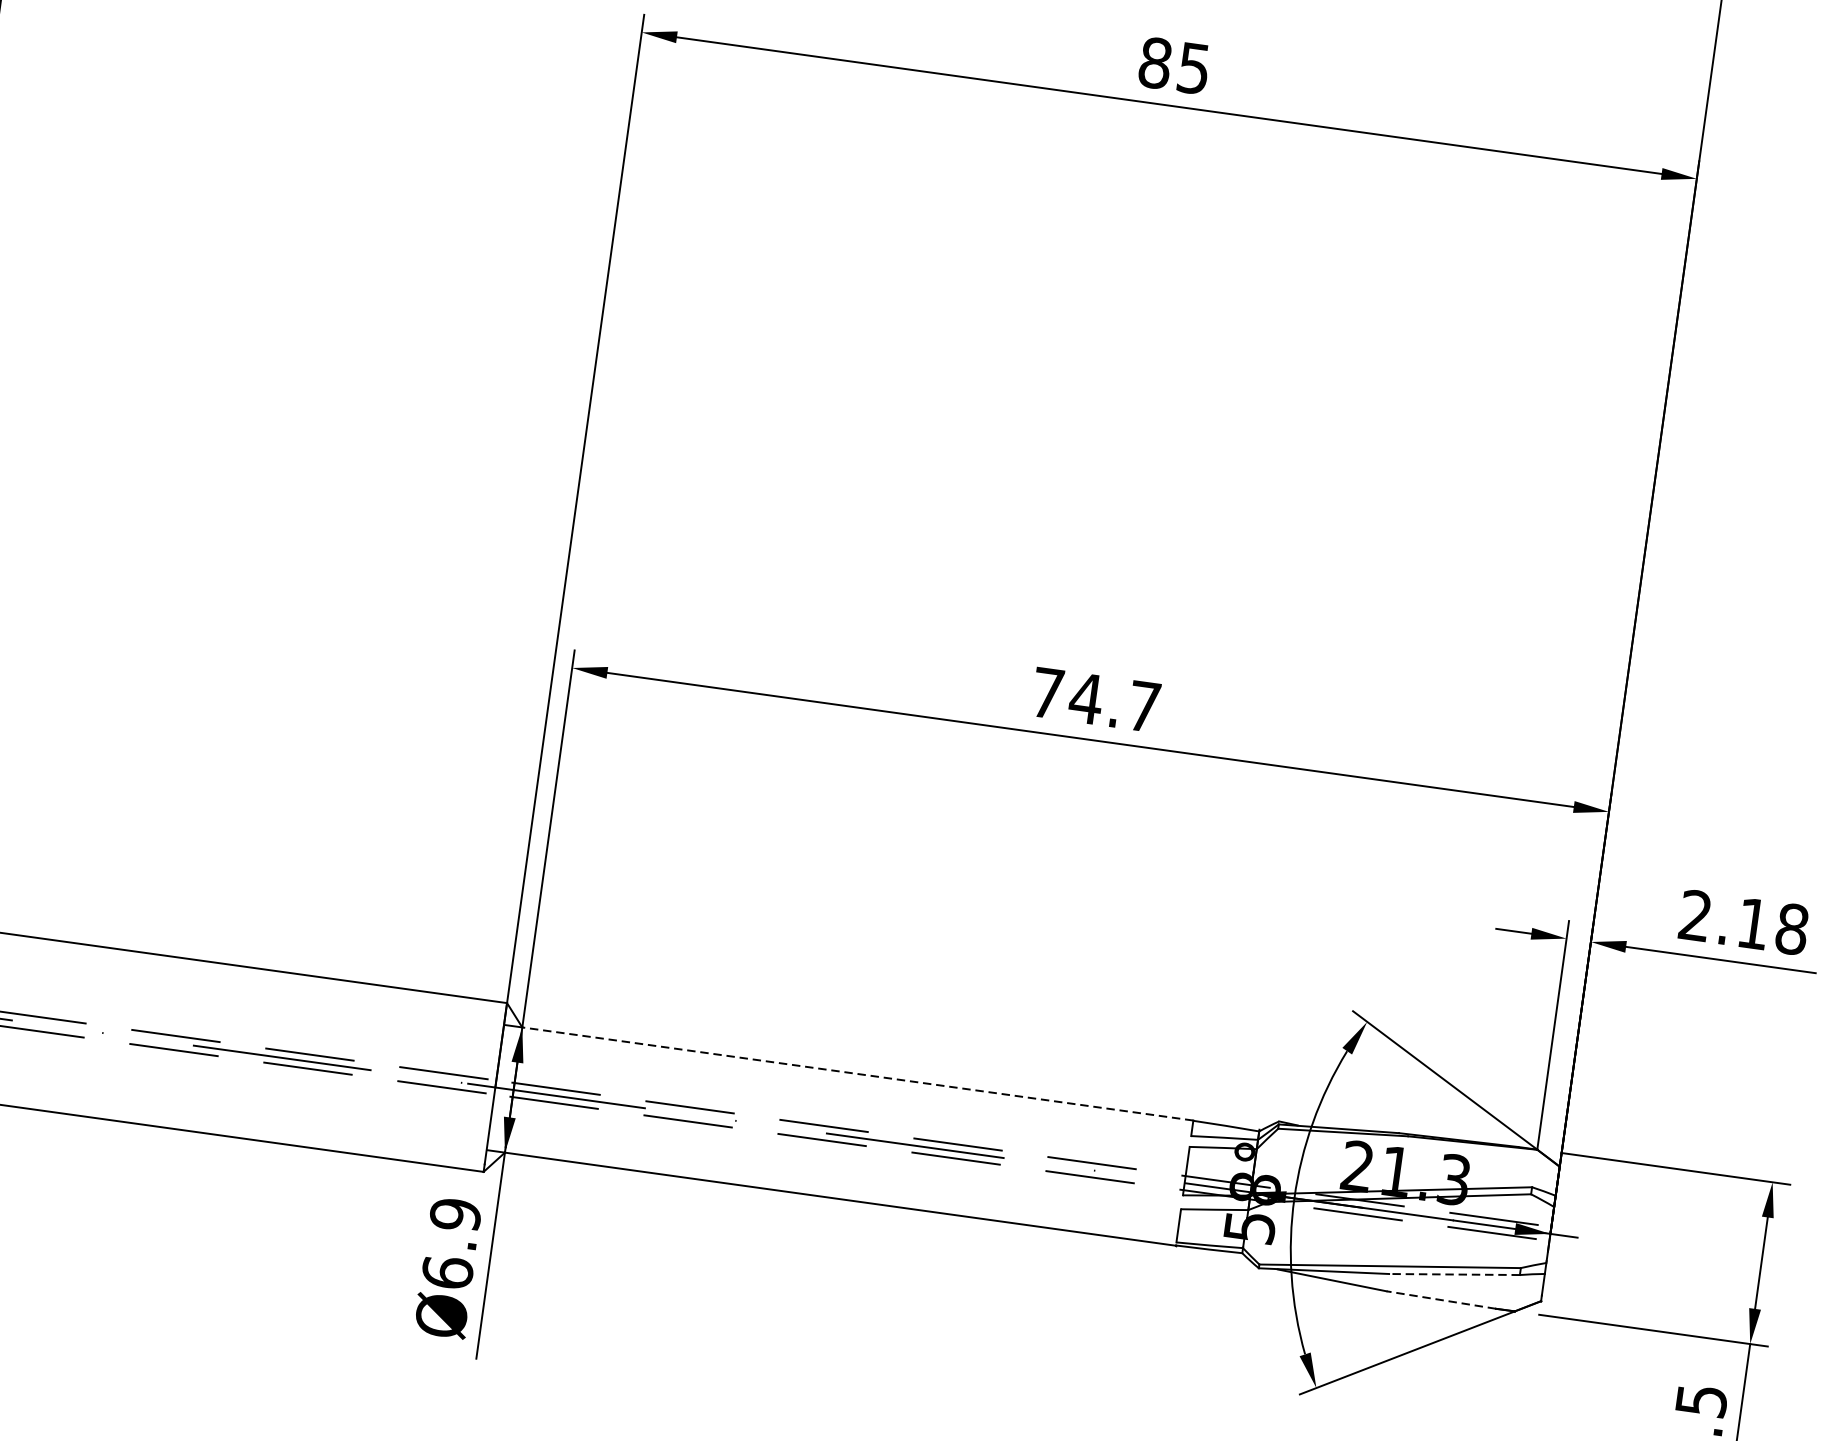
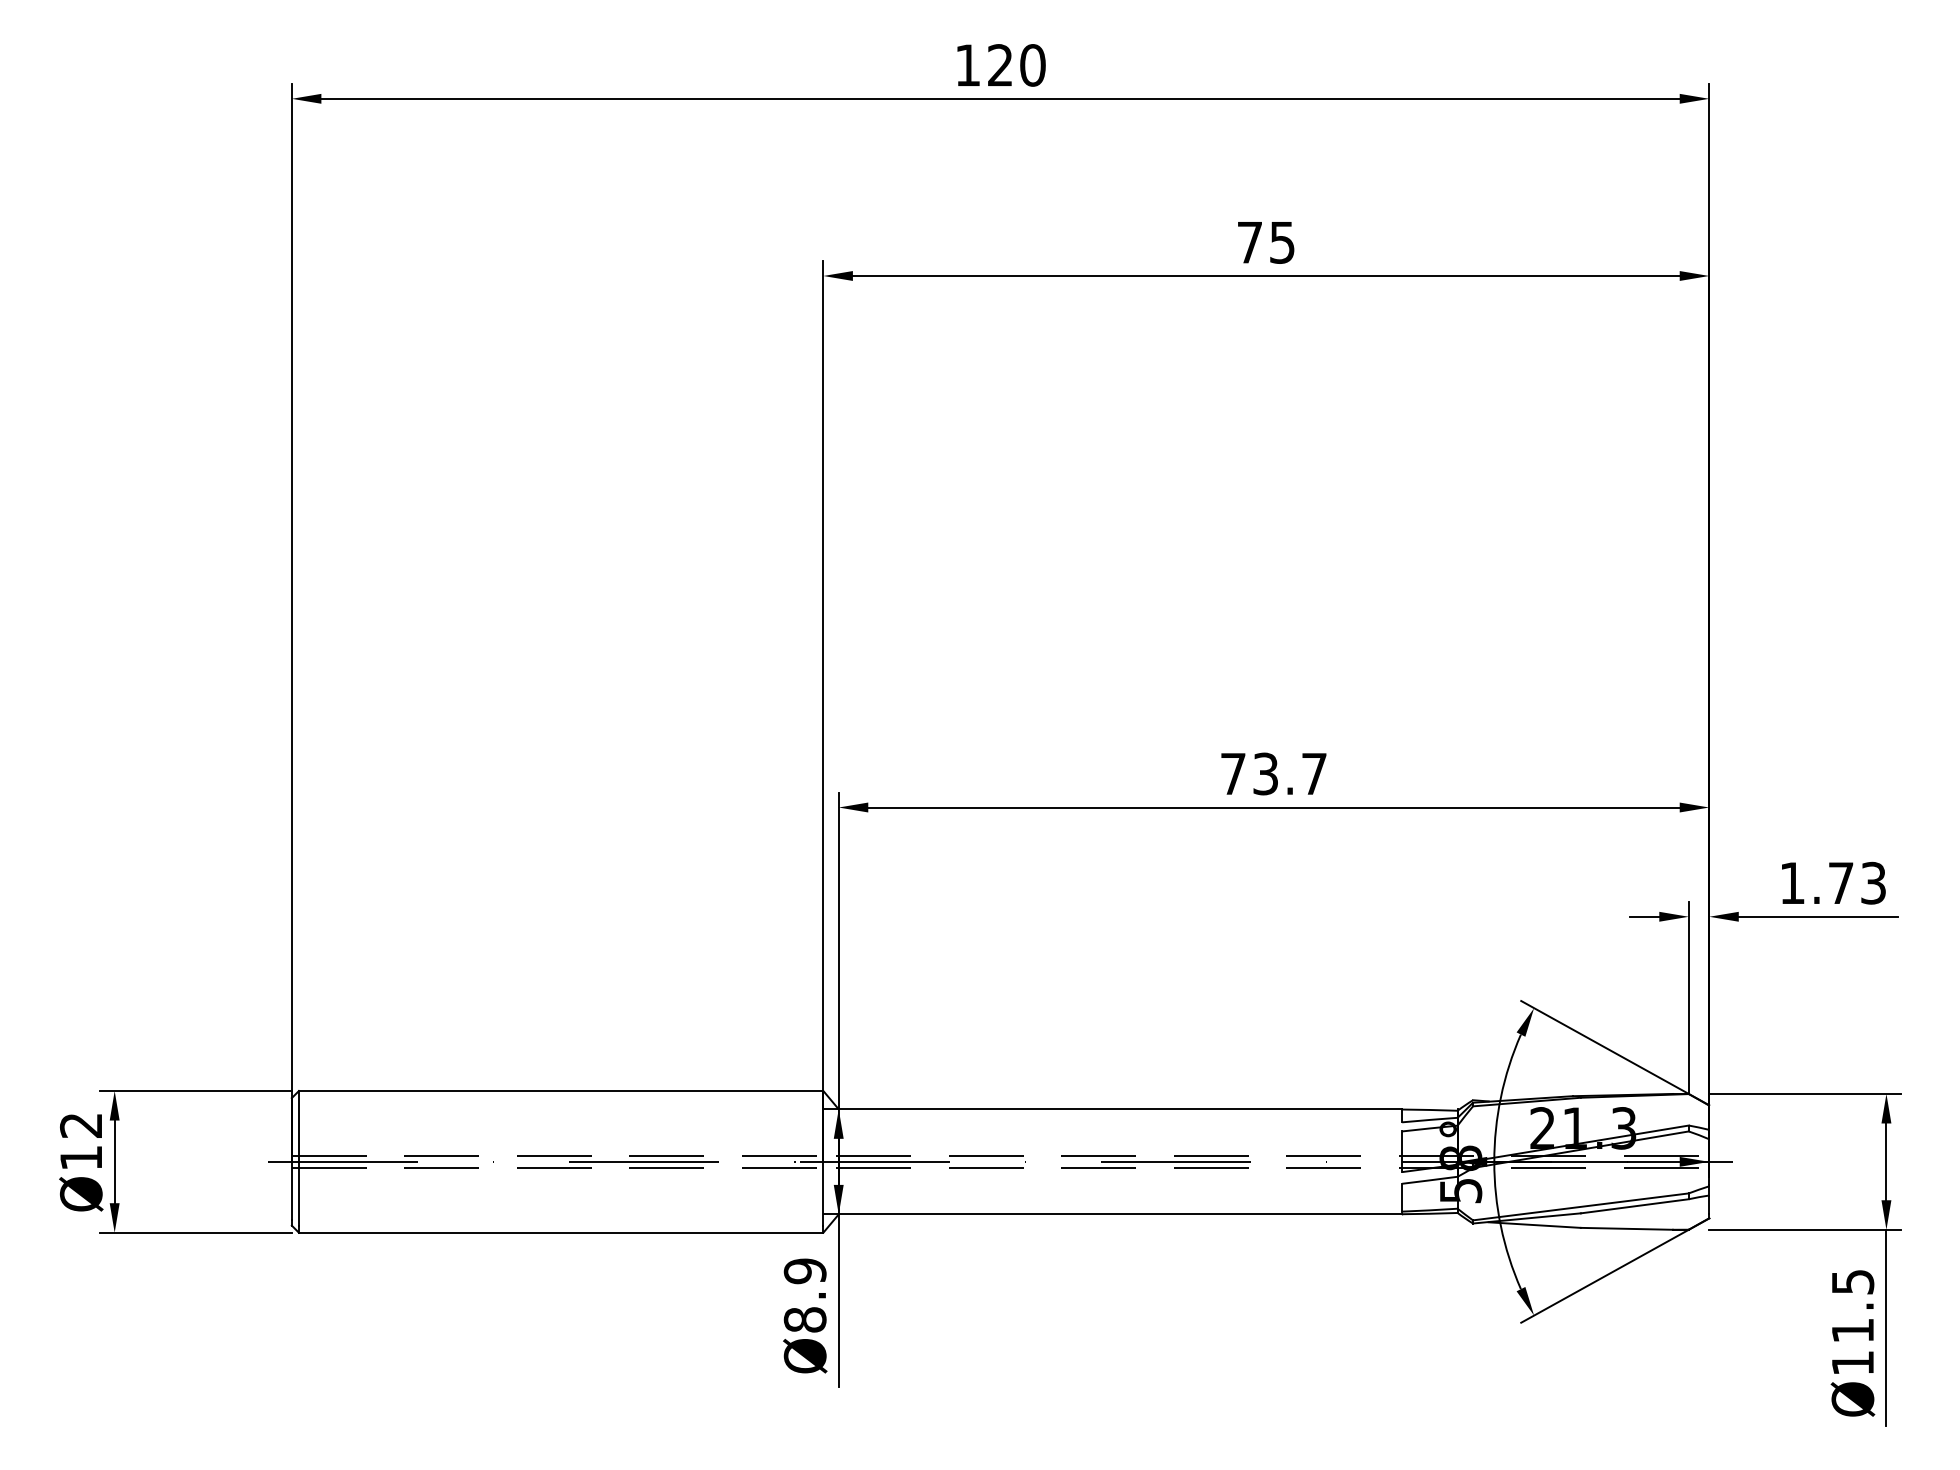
text: (1154, 62) -> (1249, 242), 85 -> 75
text: (1086, 698) -> (1265, 773), 74.7 -> 73.7
text: (1744, 921) -> (1833, 882), 2.18 -> 1.73
line: (857, 1074) -> (1120, 1109), dashed -> solid
text: (446, 1272) -> (804, 1319), Ø6.9 -> Ø8.9
line: (1454, 1274) -> (1634, 1206), dashed -> solid
line: (1440, 1299) -> (1626, 1228), dashed -> solid

